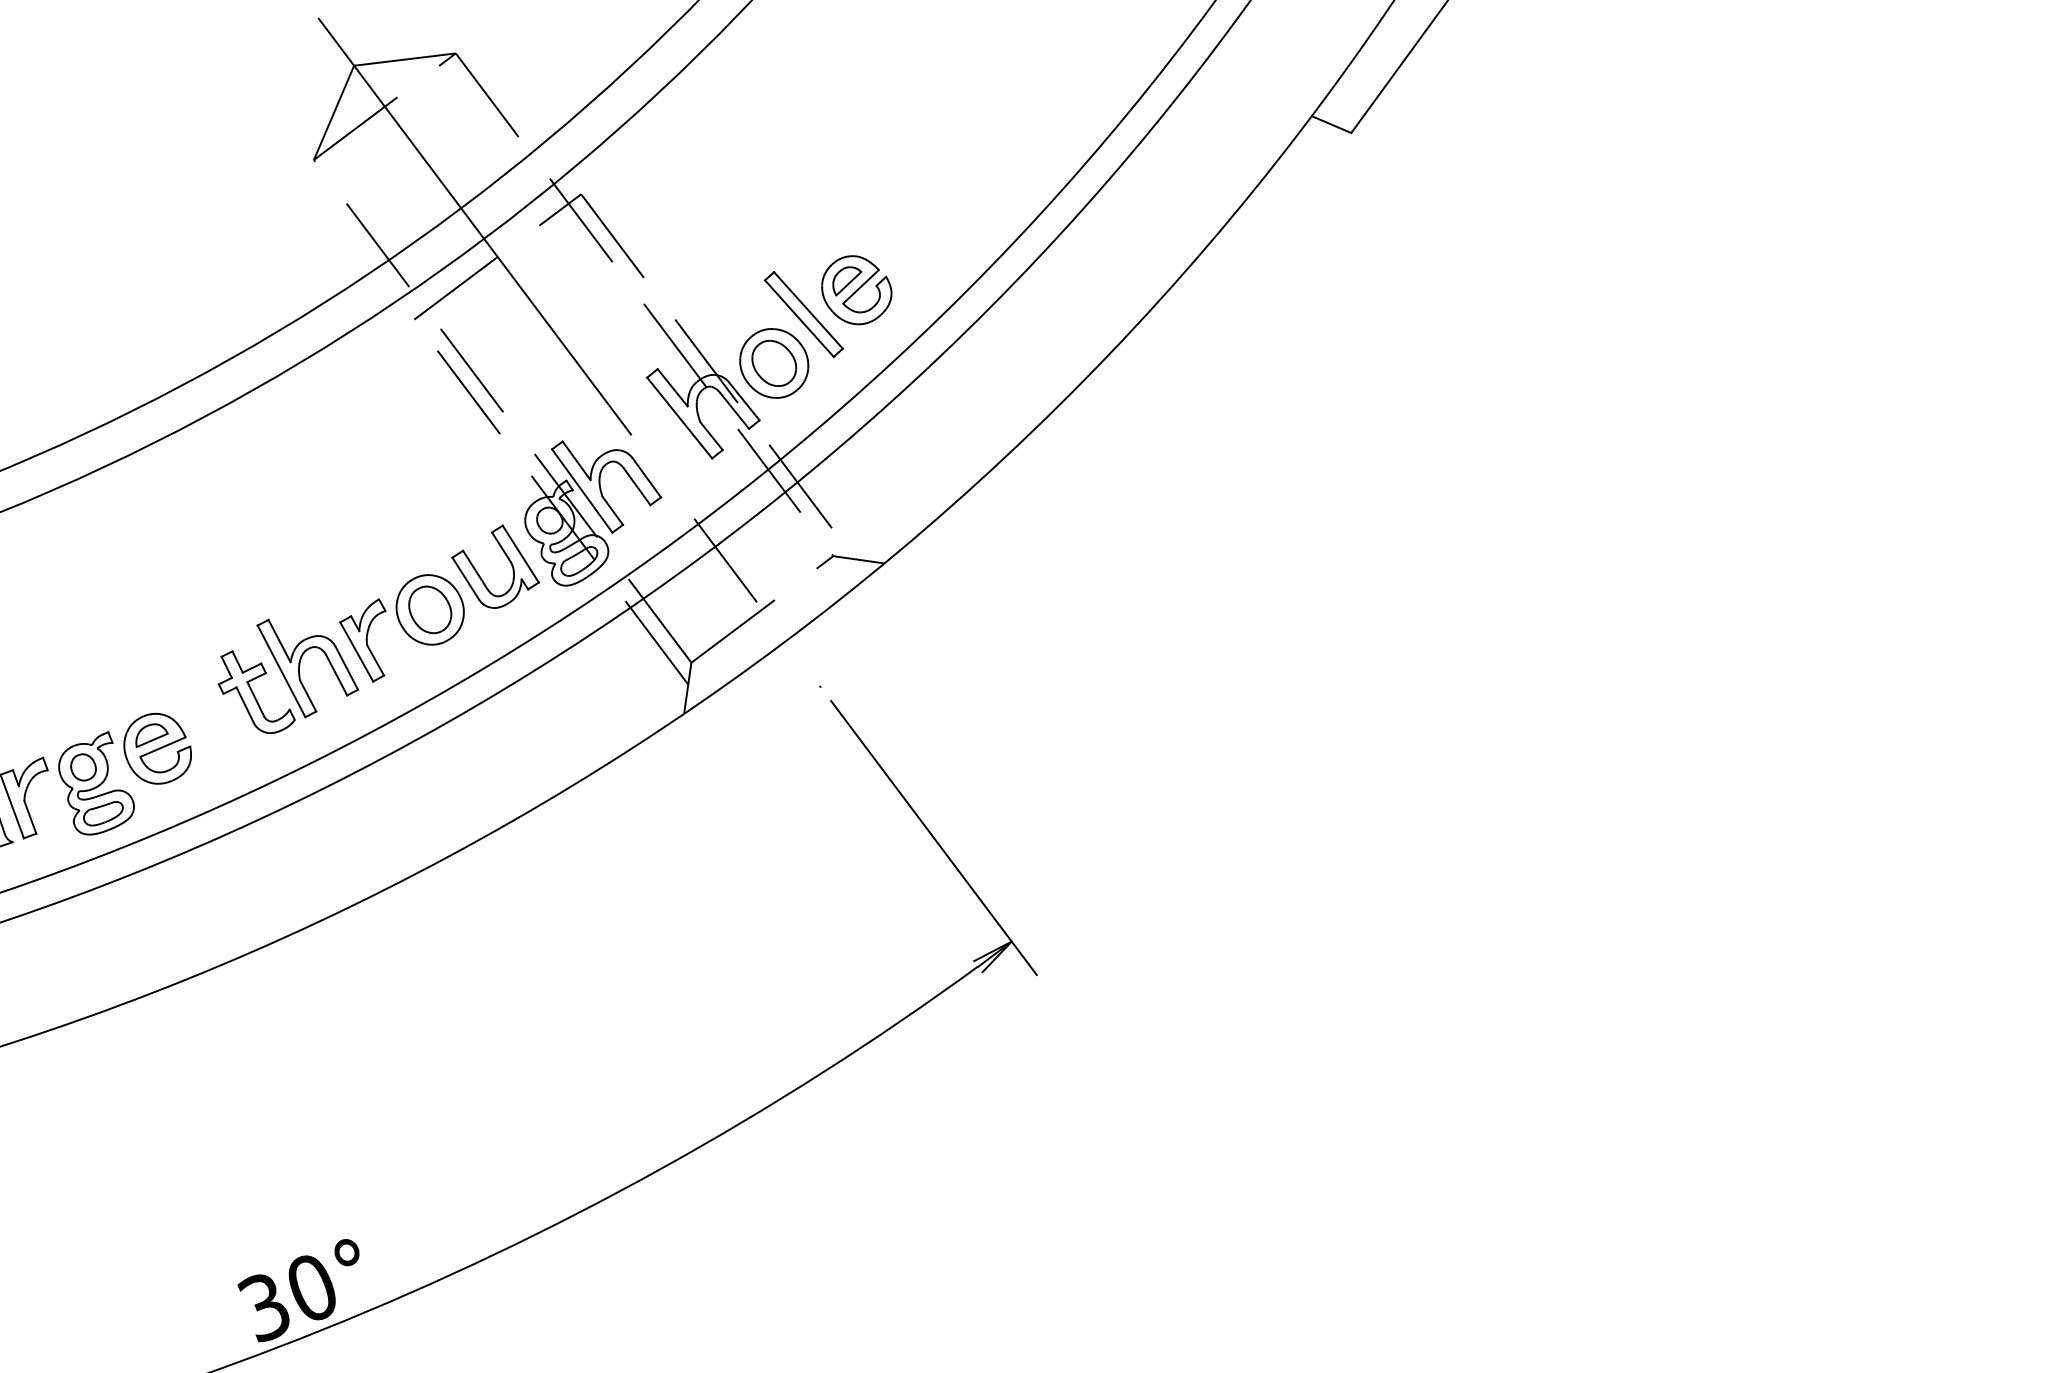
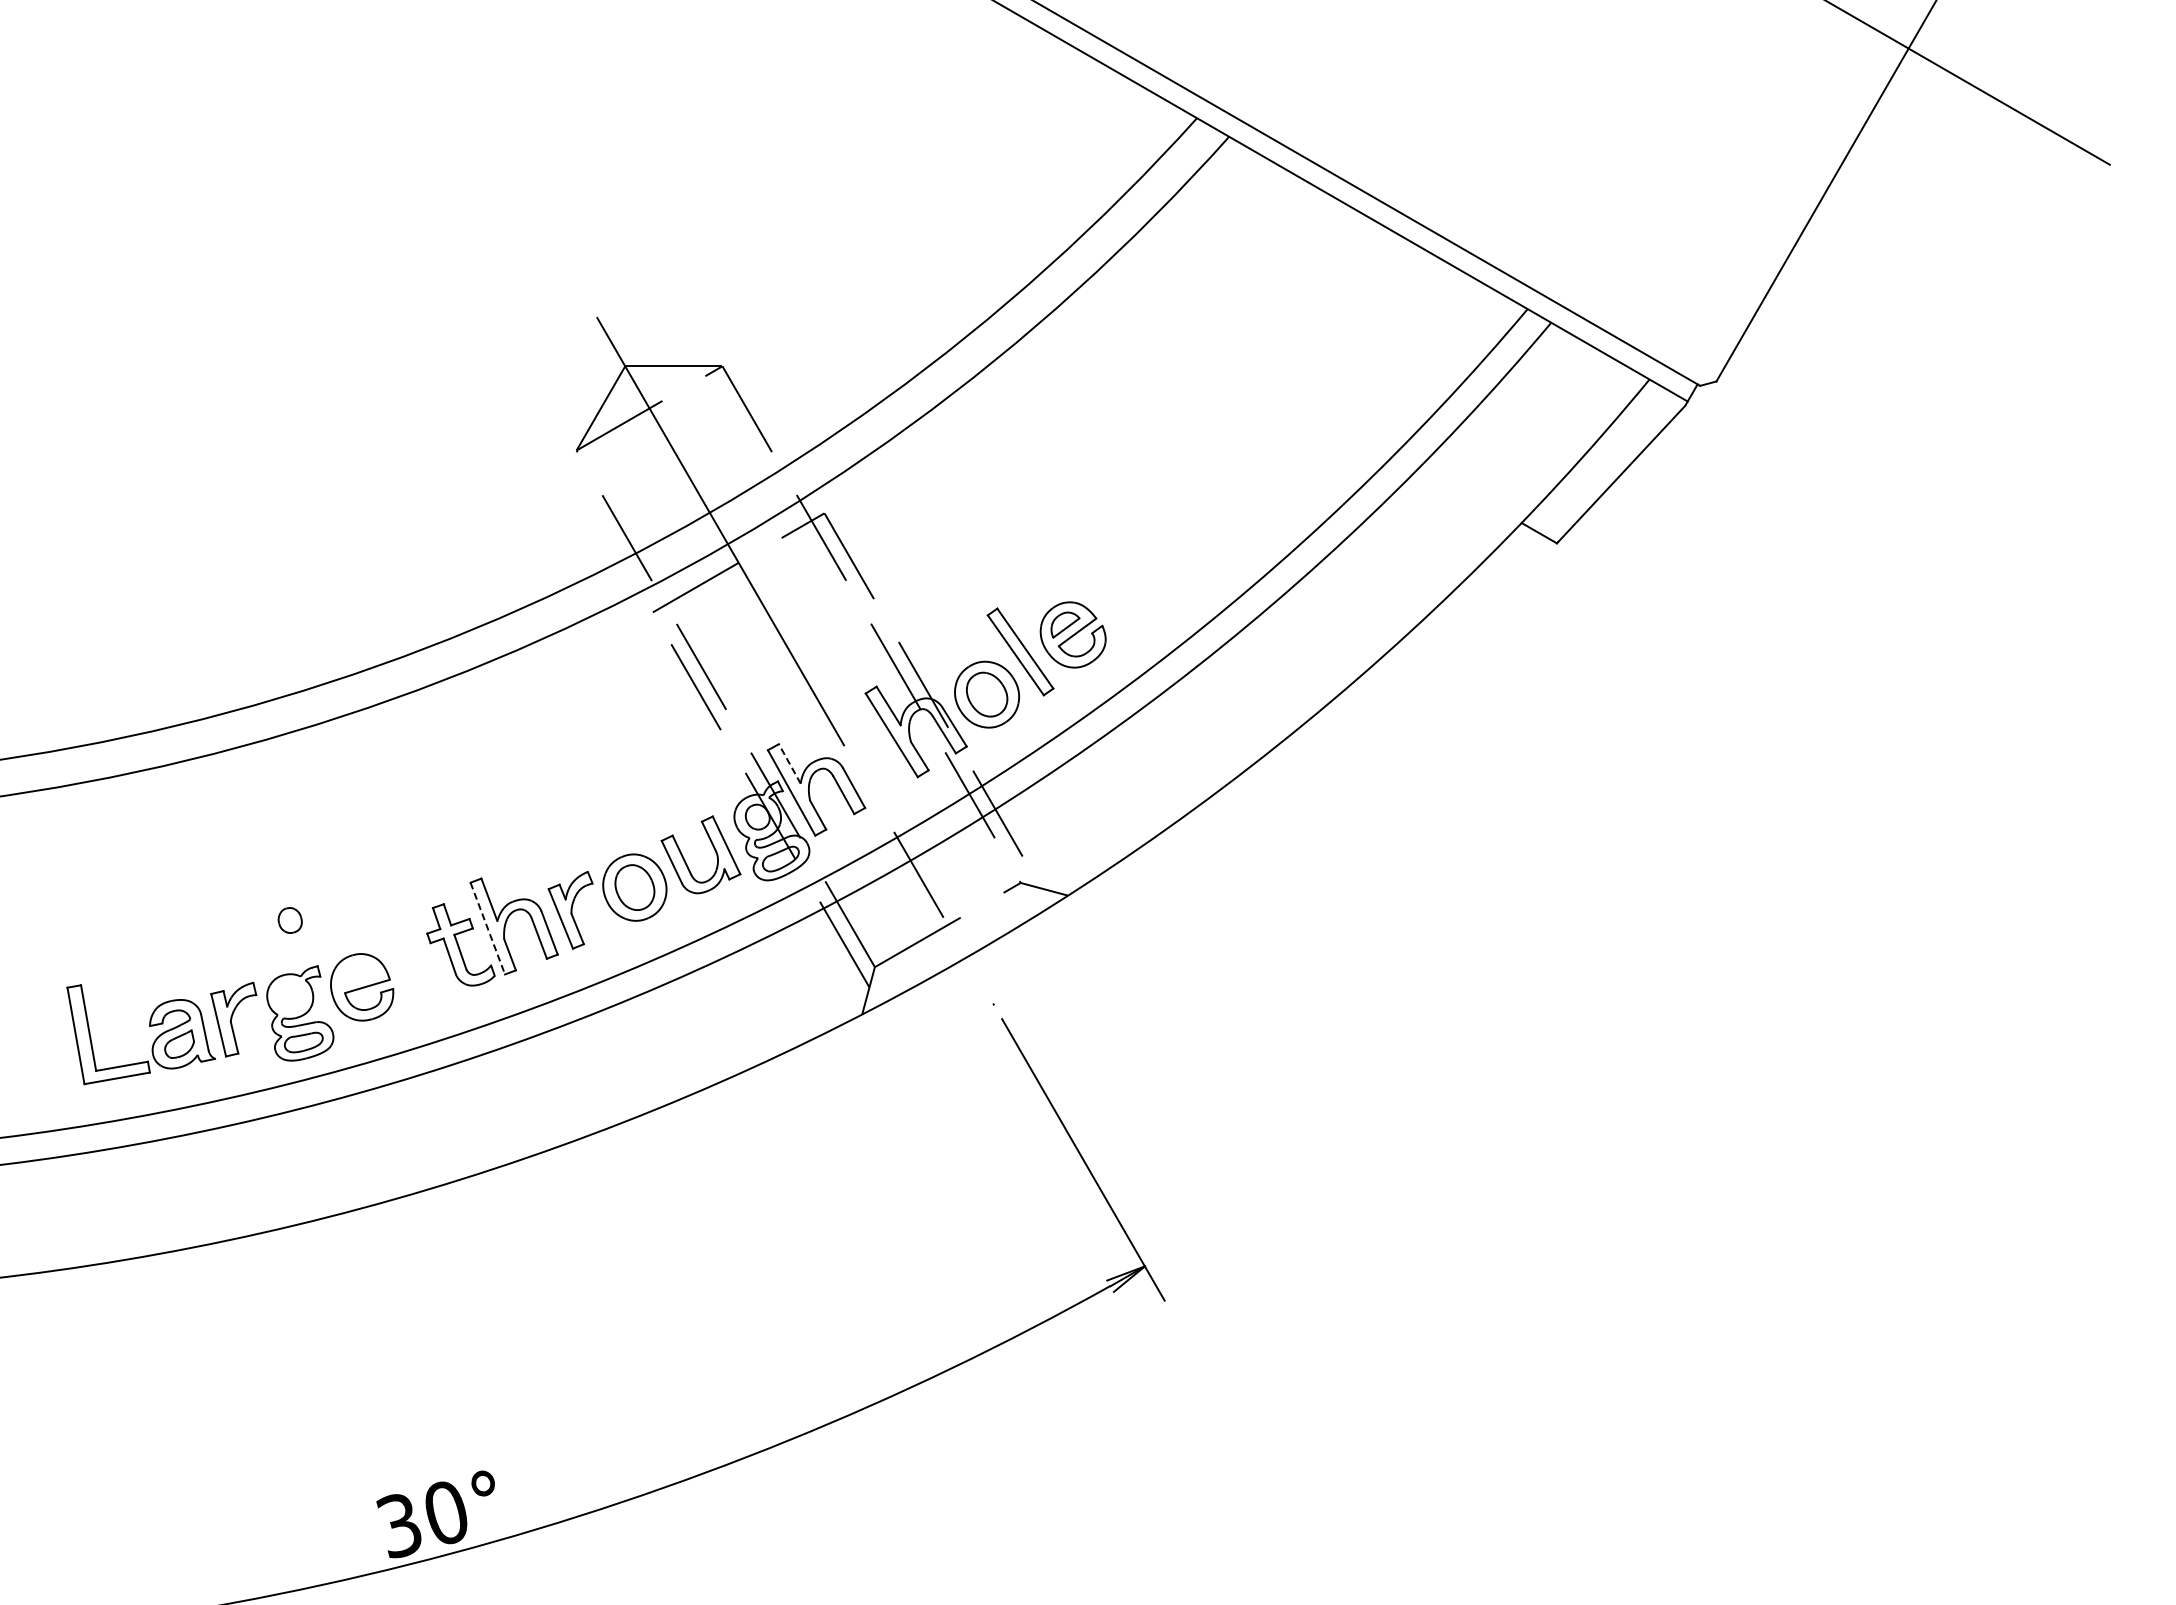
line: (576, 460) -> (789, 763), solid -> dashed
line: (281, 672) -> (487, 929), solid -> dashed
part: (150, 734) -> (357, 973), removed
part: (82, 767) -> (289, 920), moved

